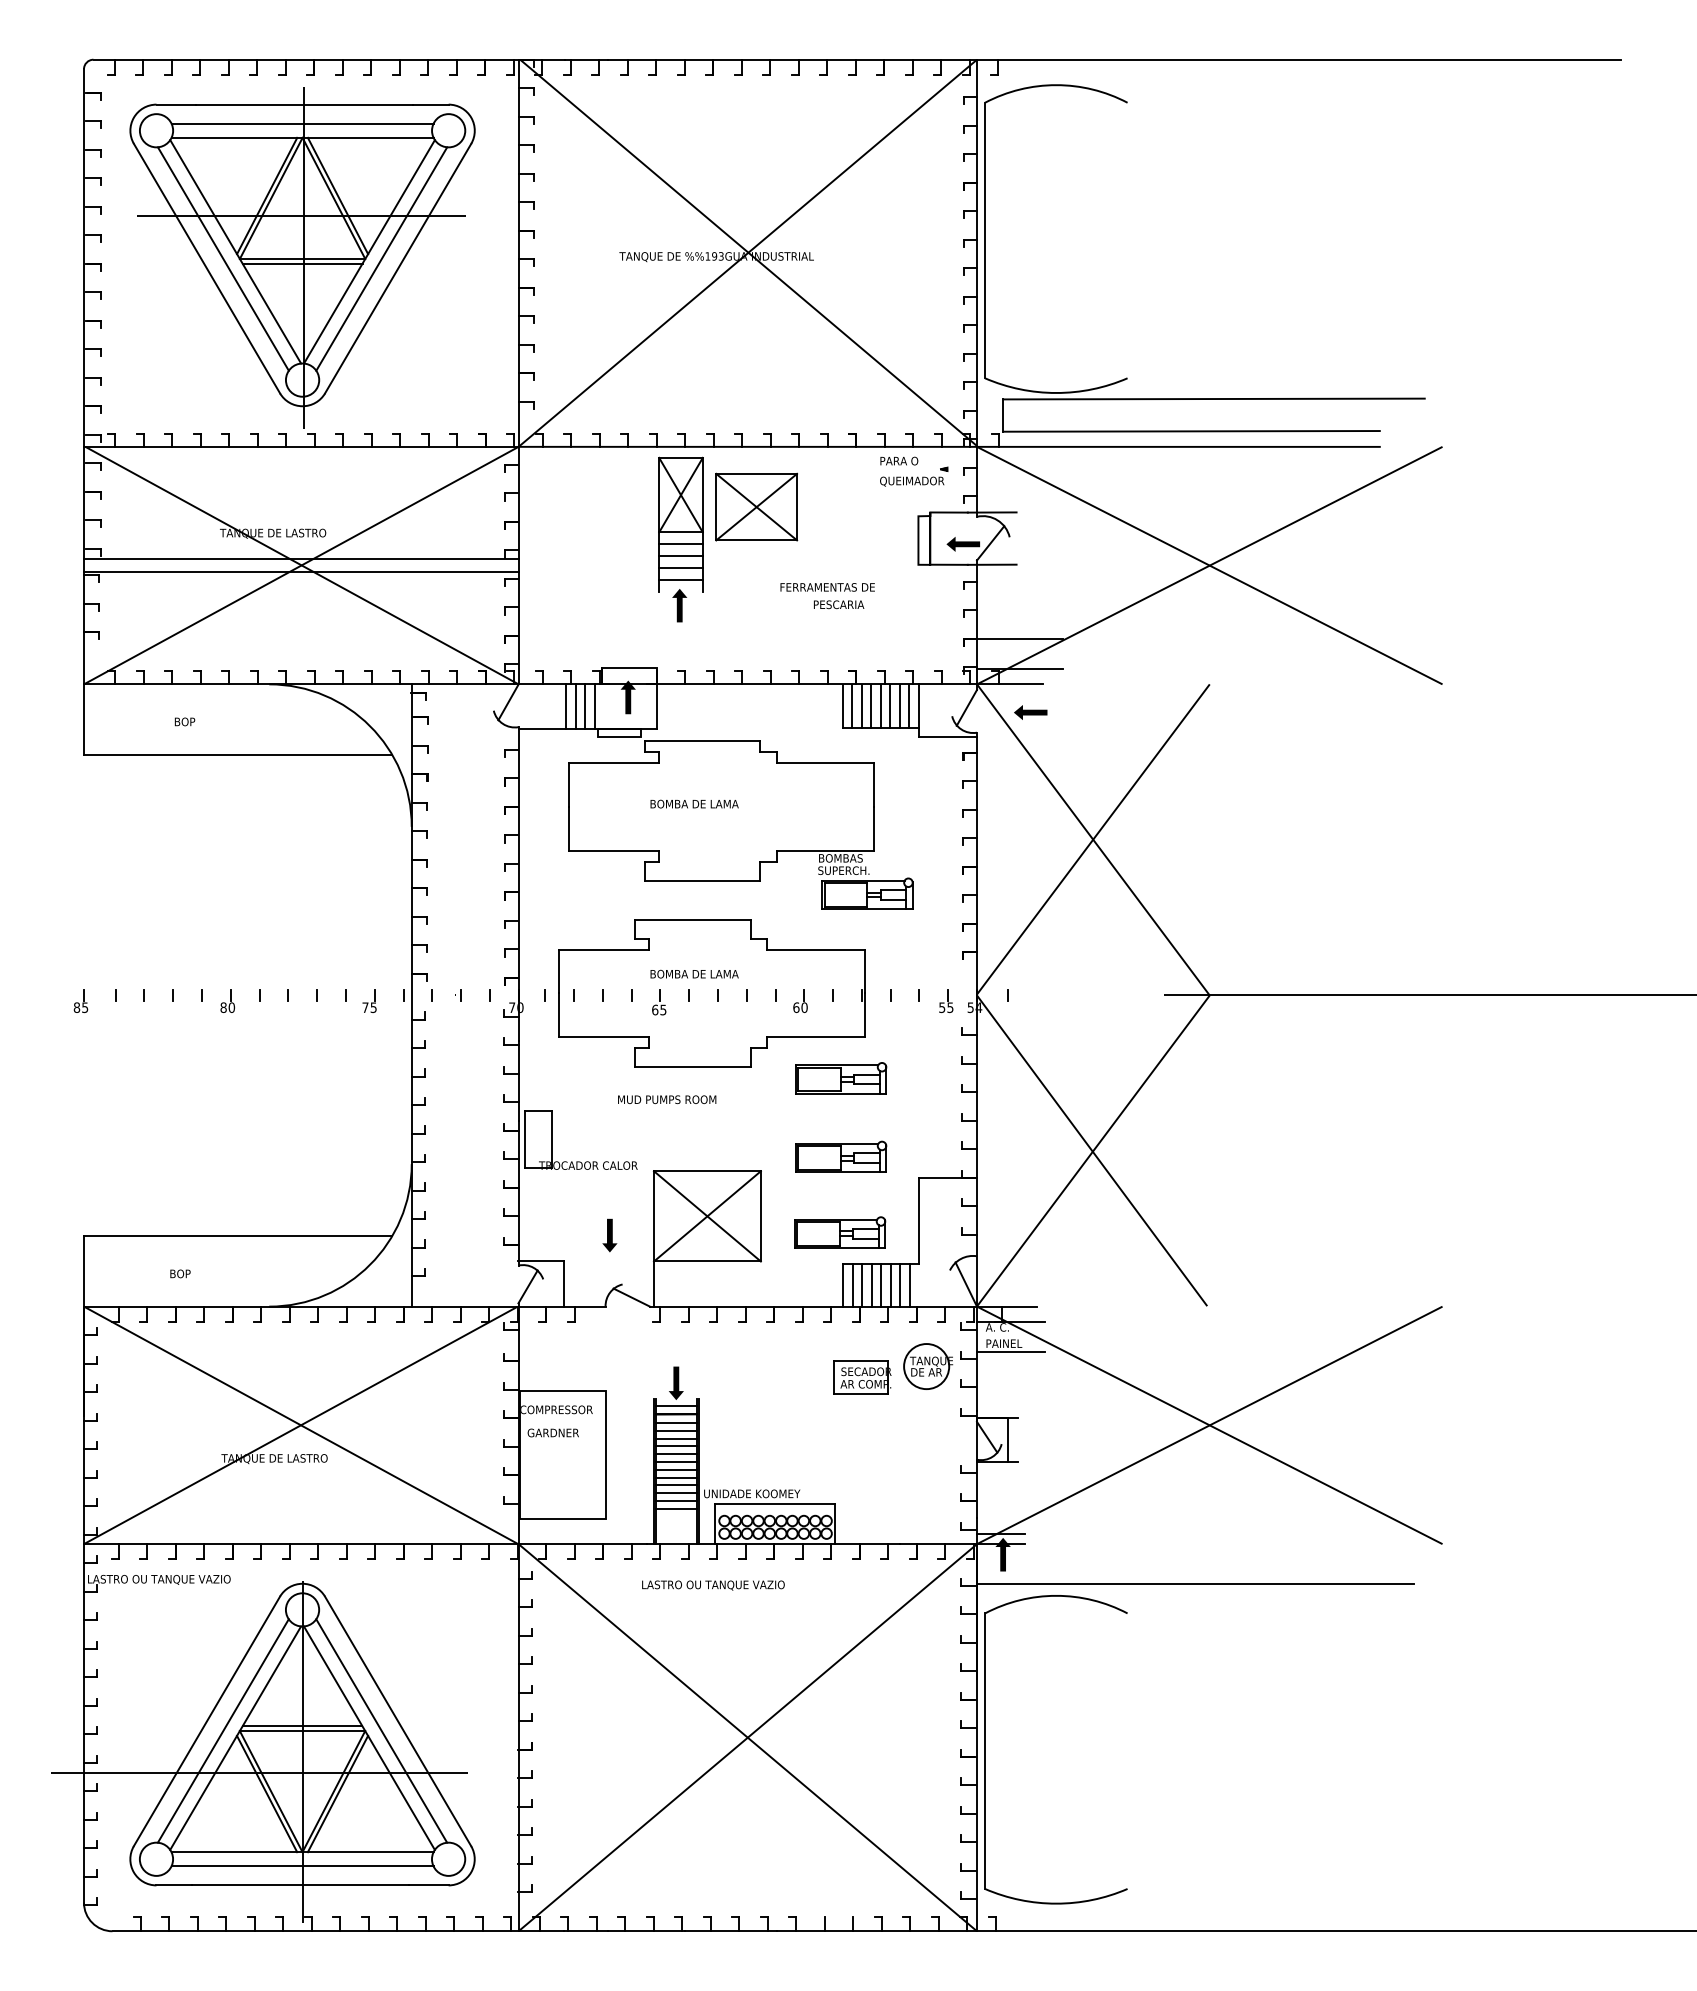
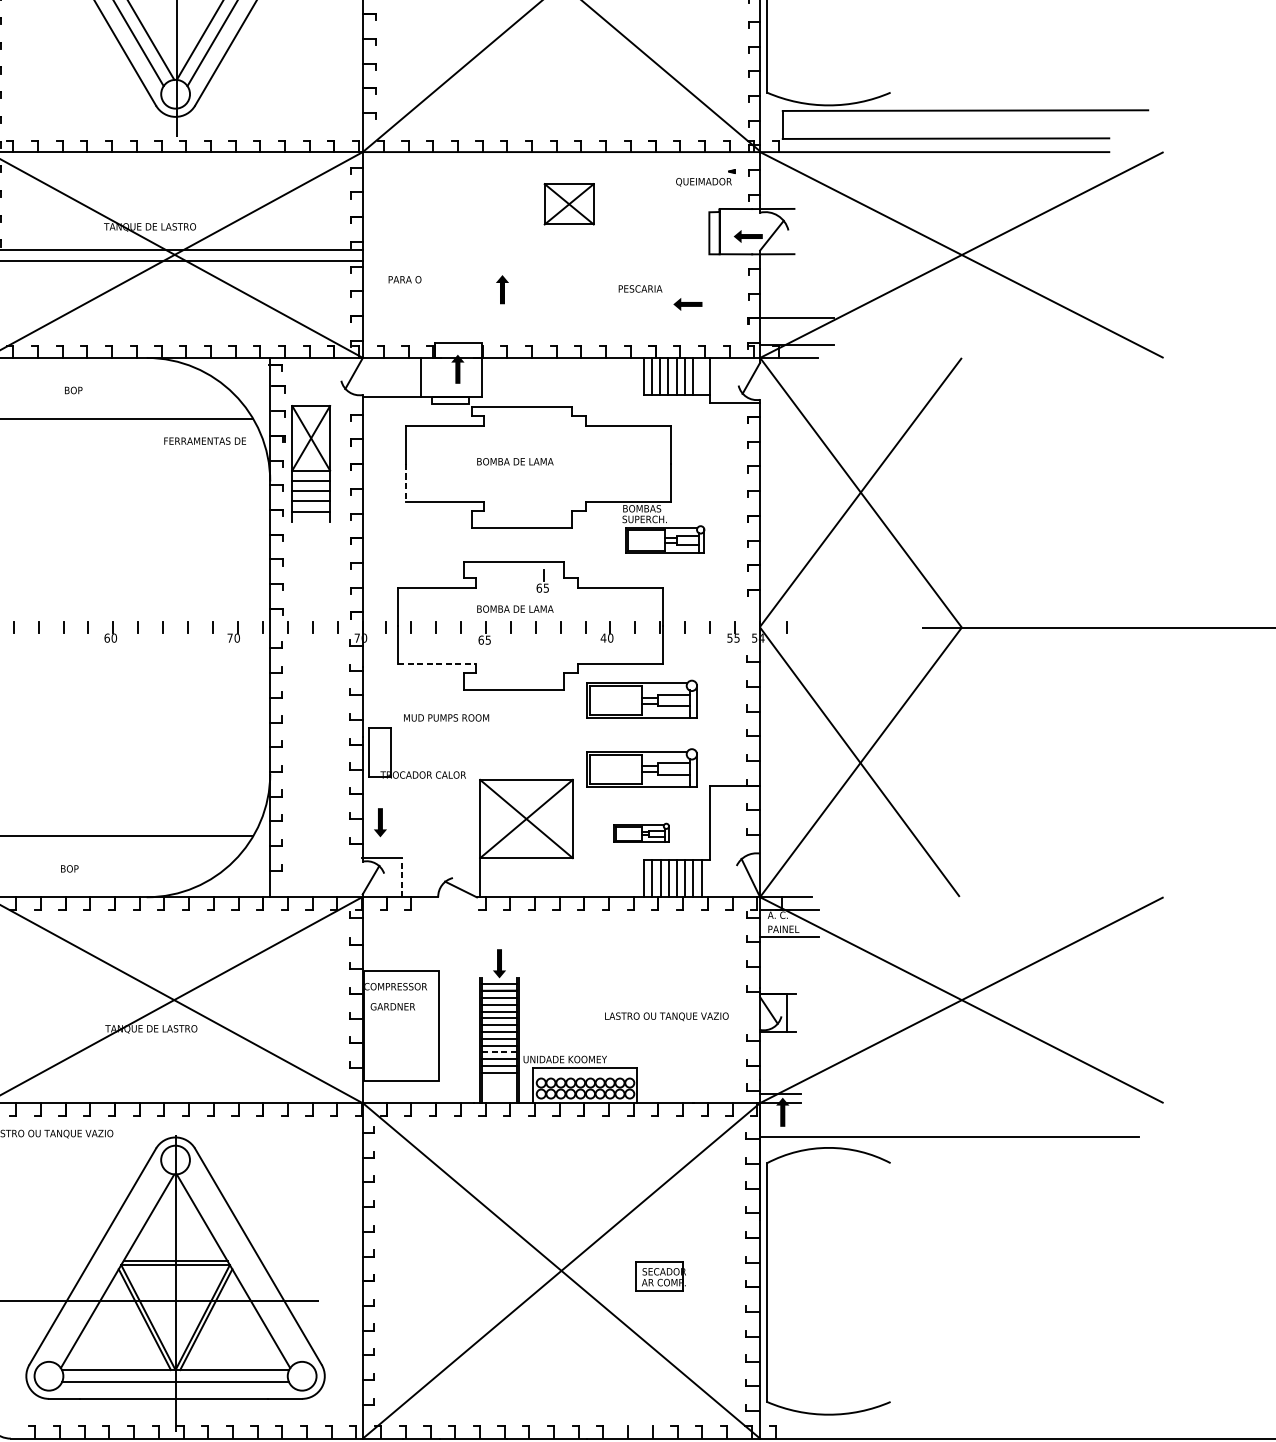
text: (899, 460) -> (405, 279), moved
part: (756, 506) -> (569, 203), size x0.7
part: (680, 524) -> (310, 463), moved
text: (827, 587) -> (205, 441), moved
line: (909, 705) -> (701, 376), removed
line: (566, 706) -> (404, 377), removed
line: (575, 706) -> (412, 377), removed
line: (594, 706) -> (428, 377), removed
part: (1030, 712) -> (687, 304), moved
line: (568, 828) -> (406, 482), solid -> dashed
part: (726, 942) -> (543, 581), added
text: (223, 1007) -> (107, 637), 80 -> 60
text: (373, 1007) -> (237, 637), 75 -> 70
text: (796, 1007) -> (603, 637), 60 -> 40
line: (604, 1037) -> (437, 663), solid -> dashed
part: (841, 1078) -> (642, 699), size x1.4
text: (667, 1099) -> (446, 717), moved
part: (841, 1156) -> (642, 767), size x1.4
part: (840, 1232) -> (641, 833), size x0.7
part: (609, 1235) -> (380, 822), moved
line: (563, 1284) -> (401, 878), solid -> dashed
part: (928, 1366) -> (718, 949), removed
part: (862, 1377) -> (660, 1276), moved
line: (677, 1485) -> (500, 1052), solid -> dashed
text: (713, 1585) -> (666, 1016), moved
line: (222, 1730) -> (106, 1264), removed
line: (381, 1730) -> (244, 1264), removed

